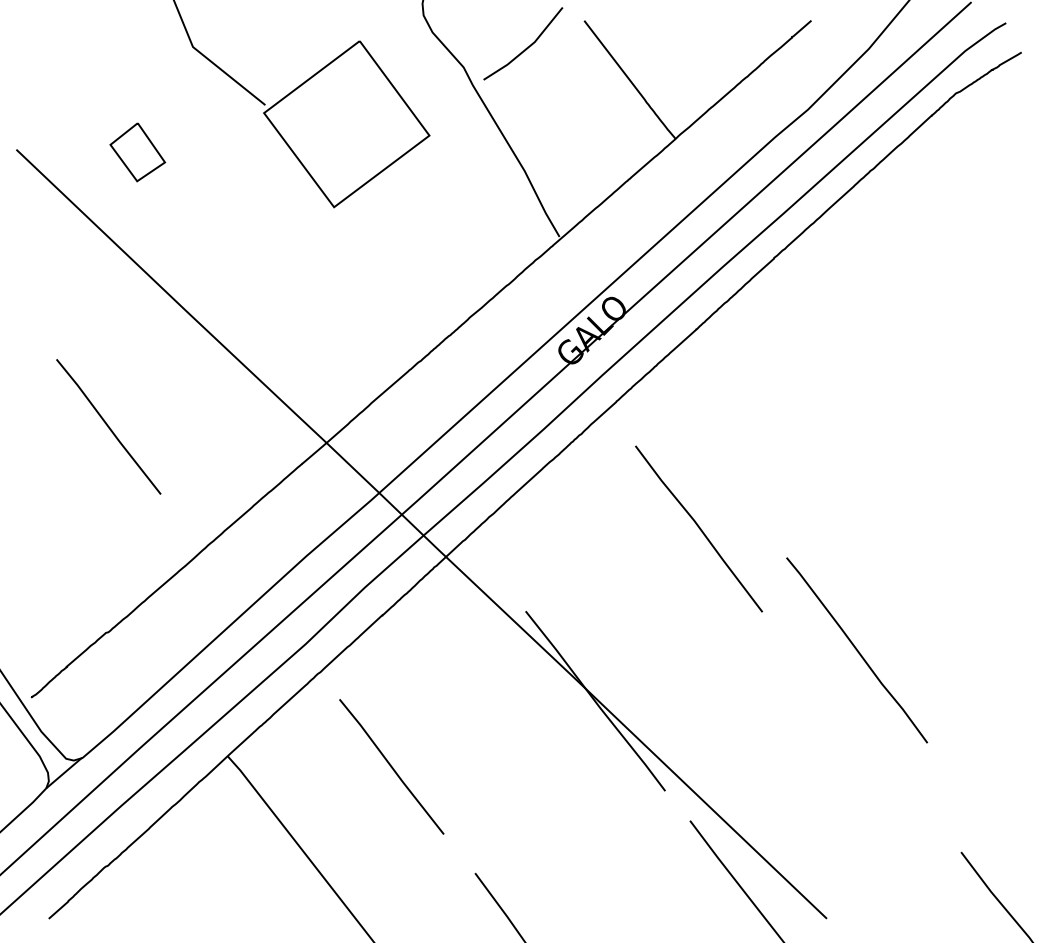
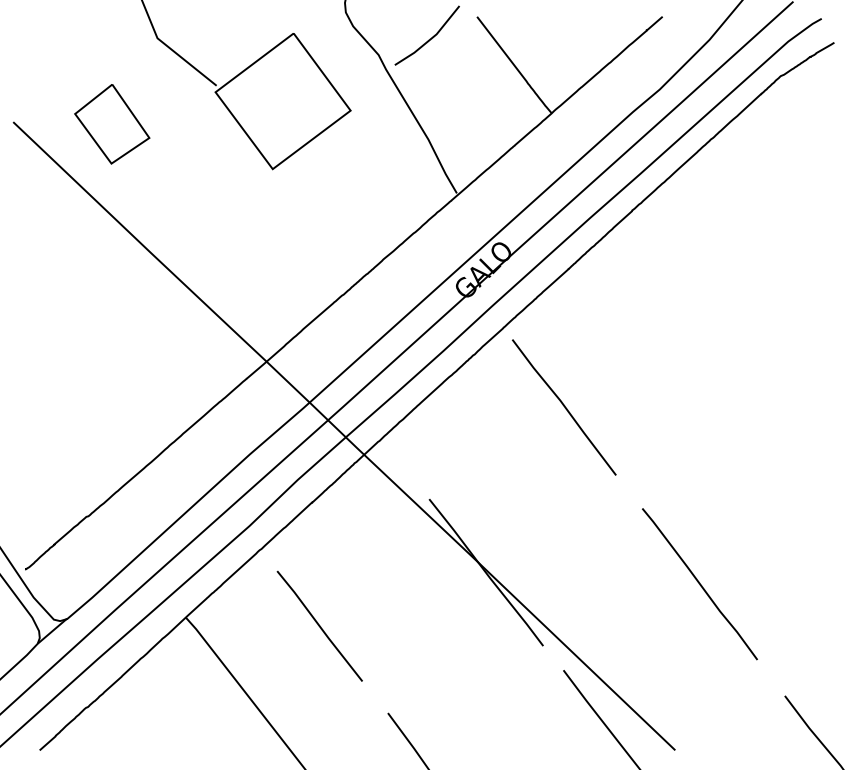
part: (137, 152) -> (112, 124), size x1.67
line: (108, 426) -> (88, 348), removed
line: (698, 528) -> (563, 407), moved
curve: (857, 650) -> (700, 584), moved

